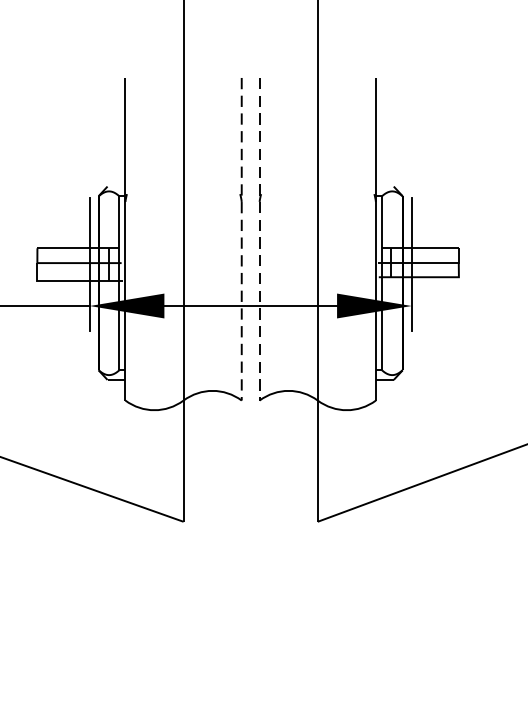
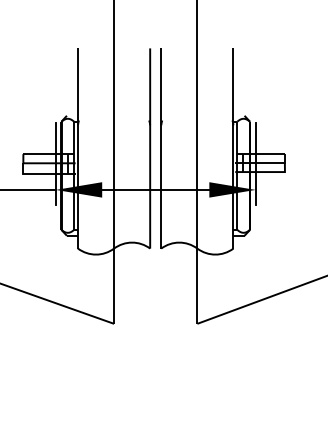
line: (242, 240) -> (150, 149), dashed -> solid
line: (259, 240) -> (161, 149), dashed -> solid

